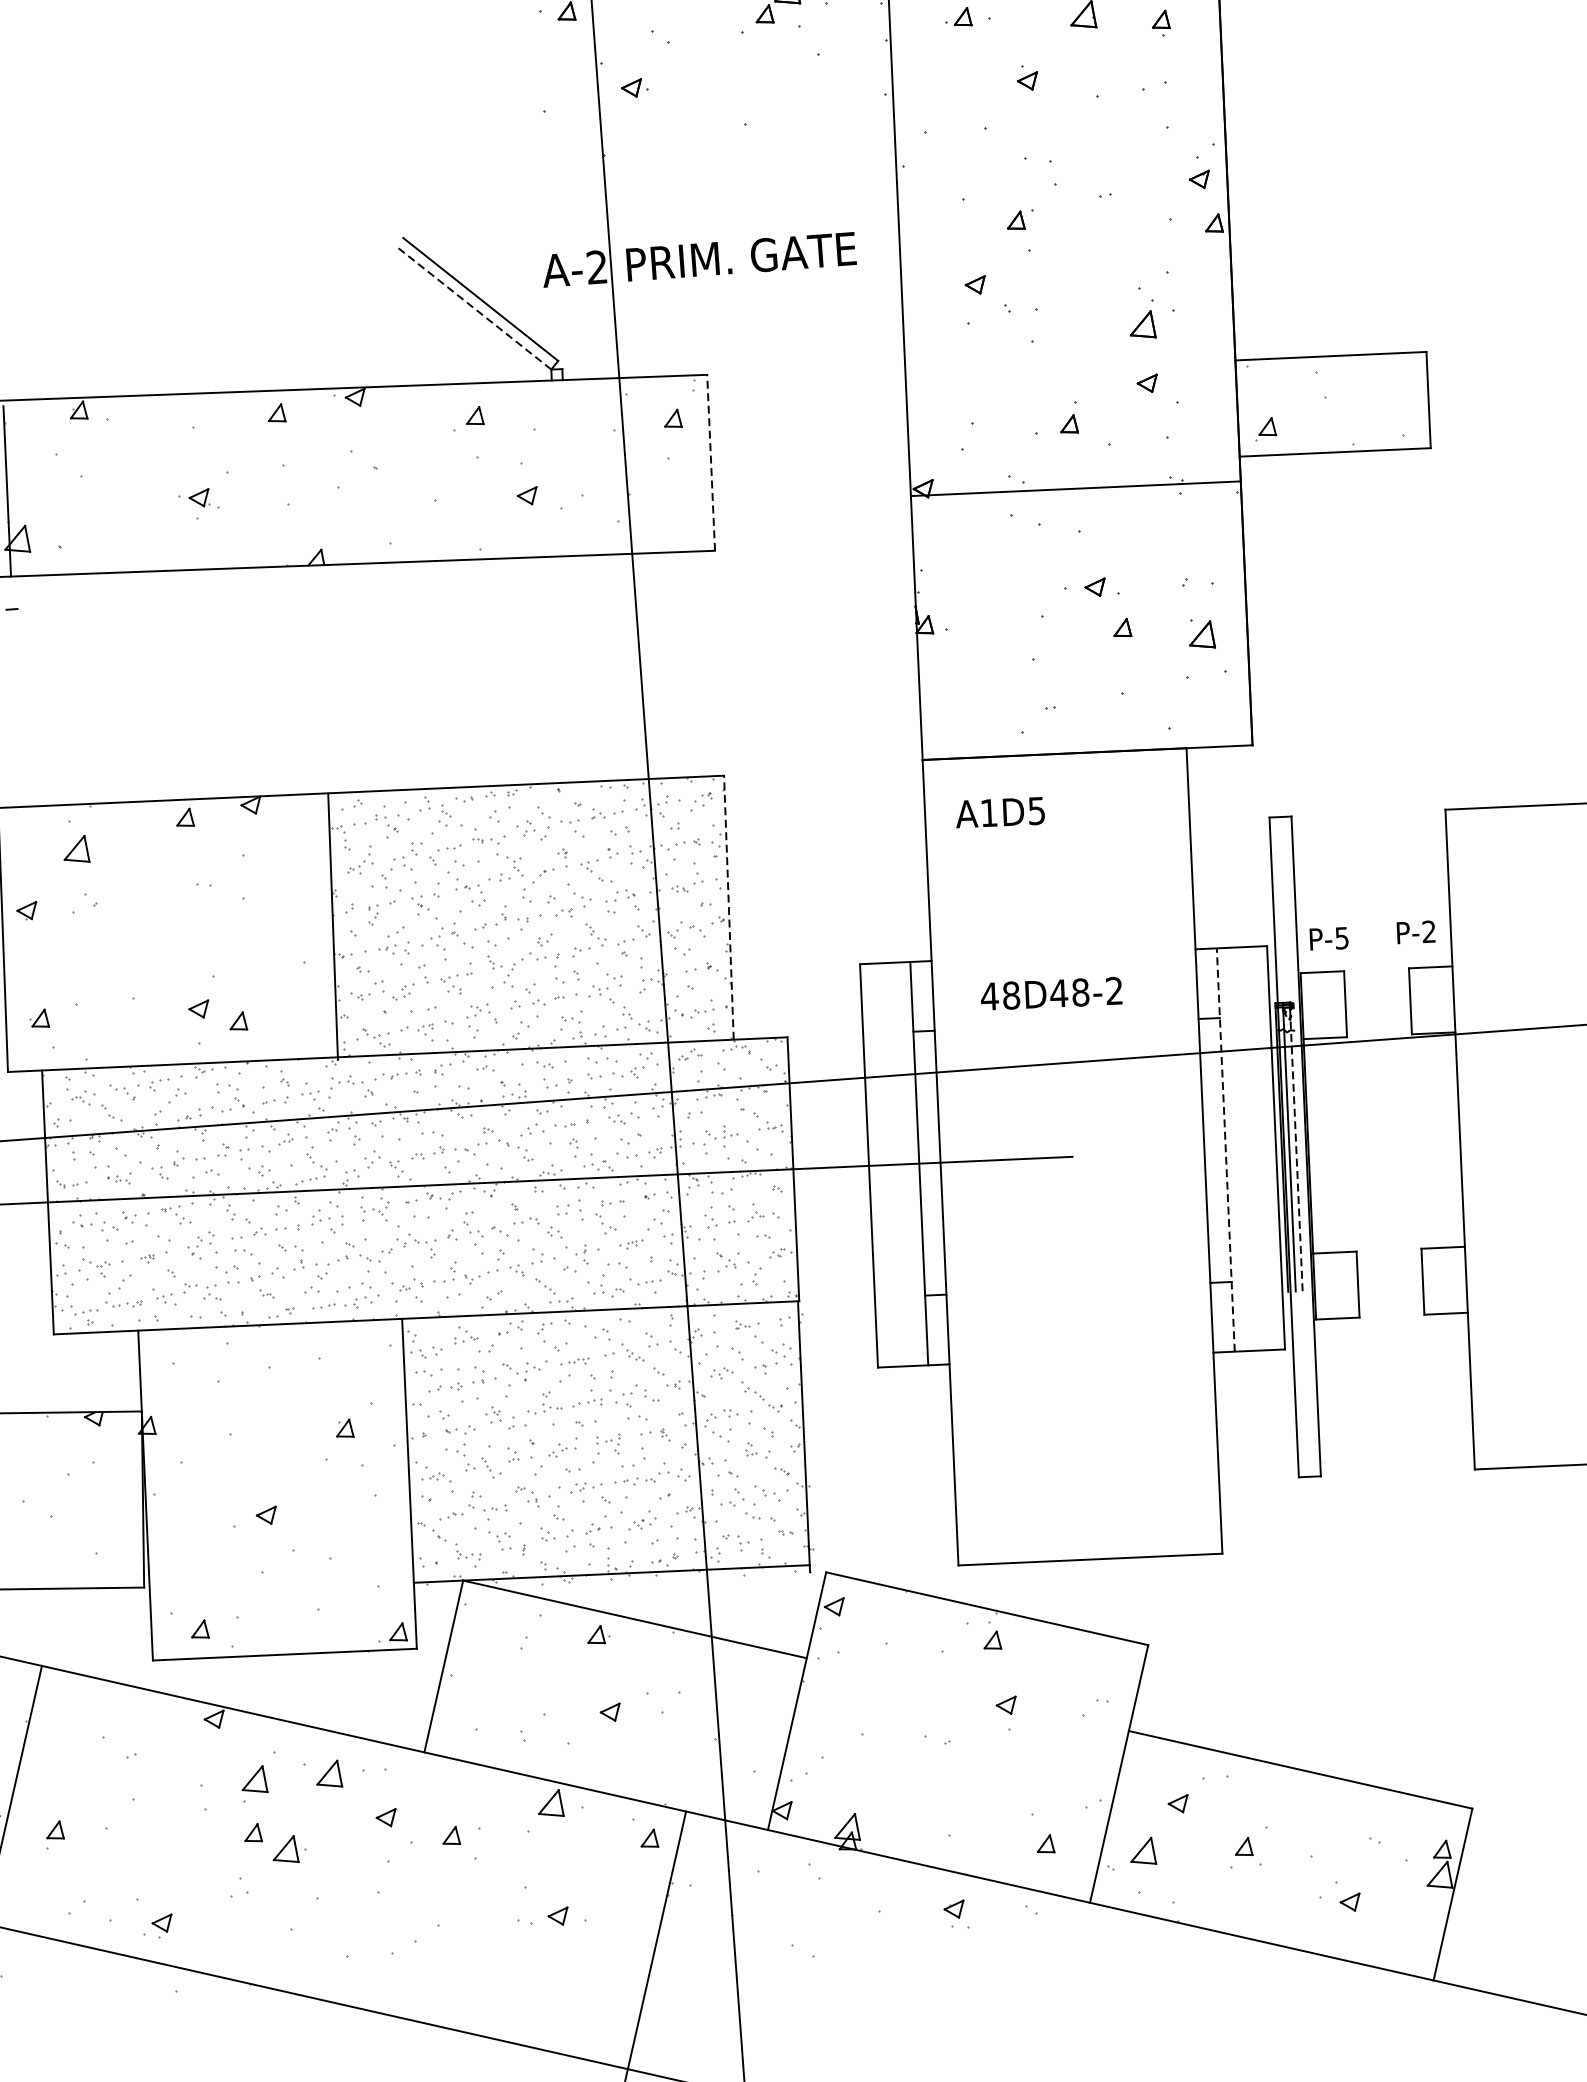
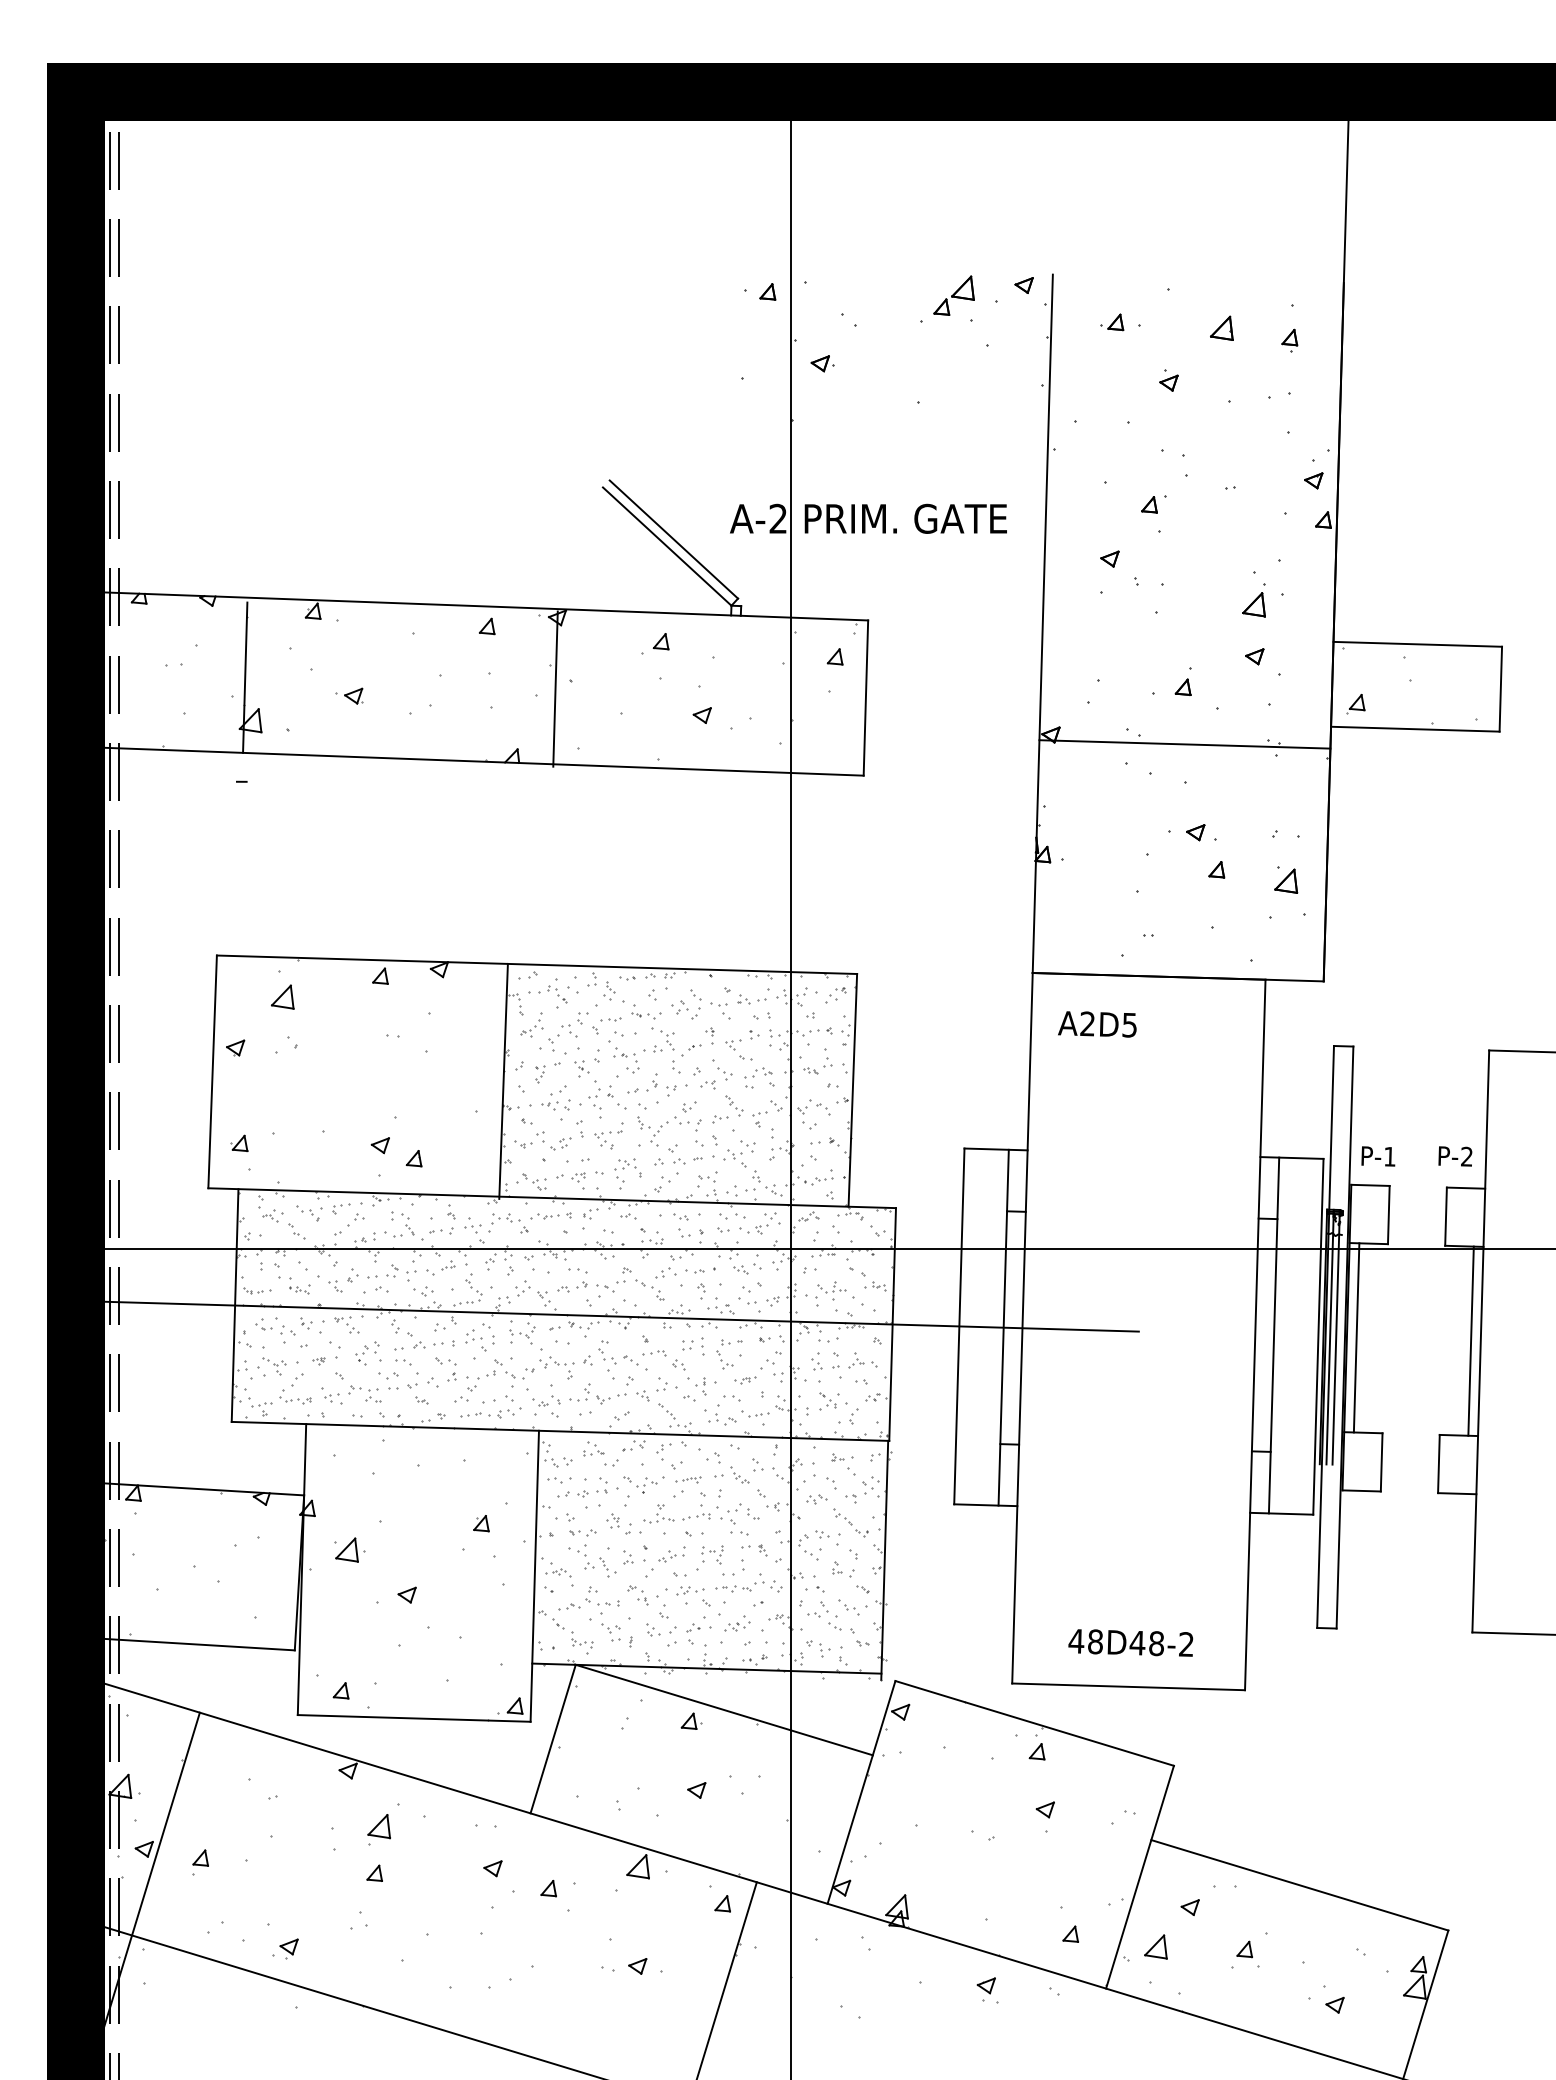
line: (472, 307) -> (666, 546), dashed -> solid
line: (710, 463) -> (865, 698), dashed -> solid
line: (359, 477) -> (555, 688), added
part: (194, 497) -> (349, 695), moved
text: (988, 812) -> (1087, 1023), A1D5 -> A2D5
line: (728, 906) -> (852, 1089), dashed -> solid
text: (1341, 937) -> (1389, 1156), P-5 -> P-1
text: (1051, 993) -> (1130, 1642), moved
line: (1448, 1139) -> (1470, 1340), added
line: (1296, 1145) -> (1336, 1336), dashed -> solid
line: (1319, 1145) -> (1356, 1337), added
line: (1226, 1149) -> (1274, 1335), dashed -> solid
part: (328, 1774) -> (444, 1826), removed
part: (289, 1848) -> (350, 1549), moved

